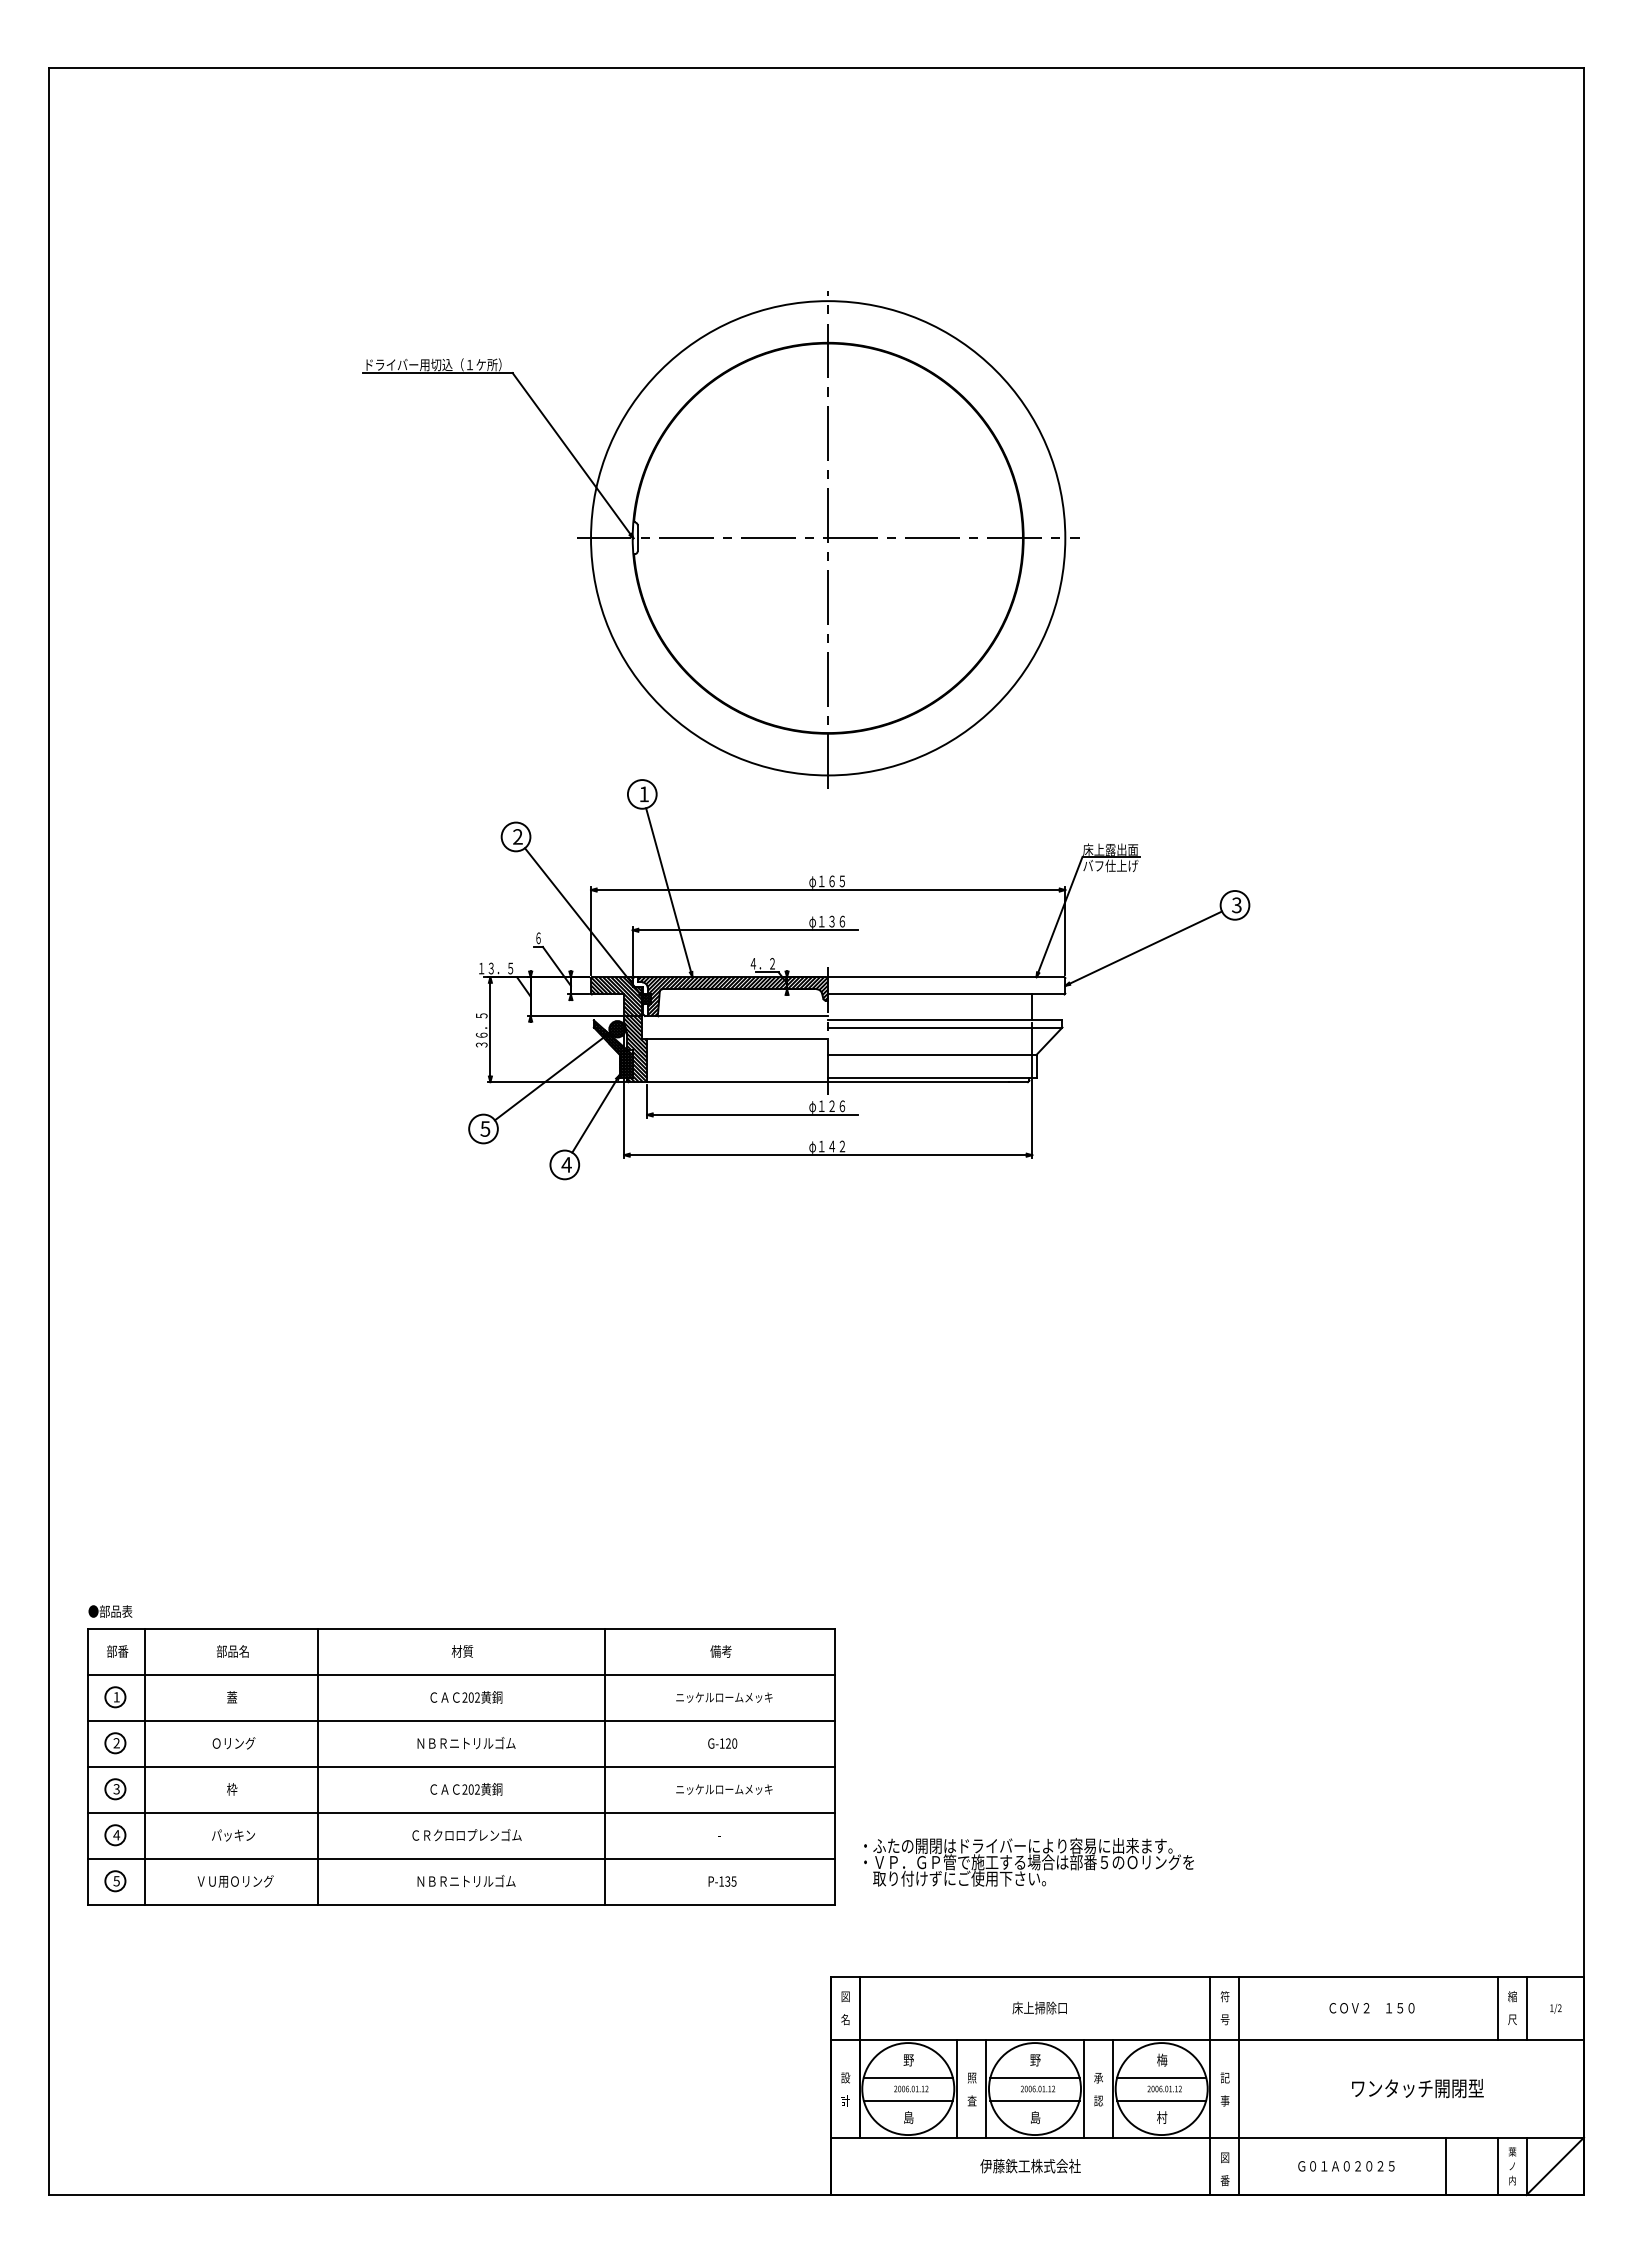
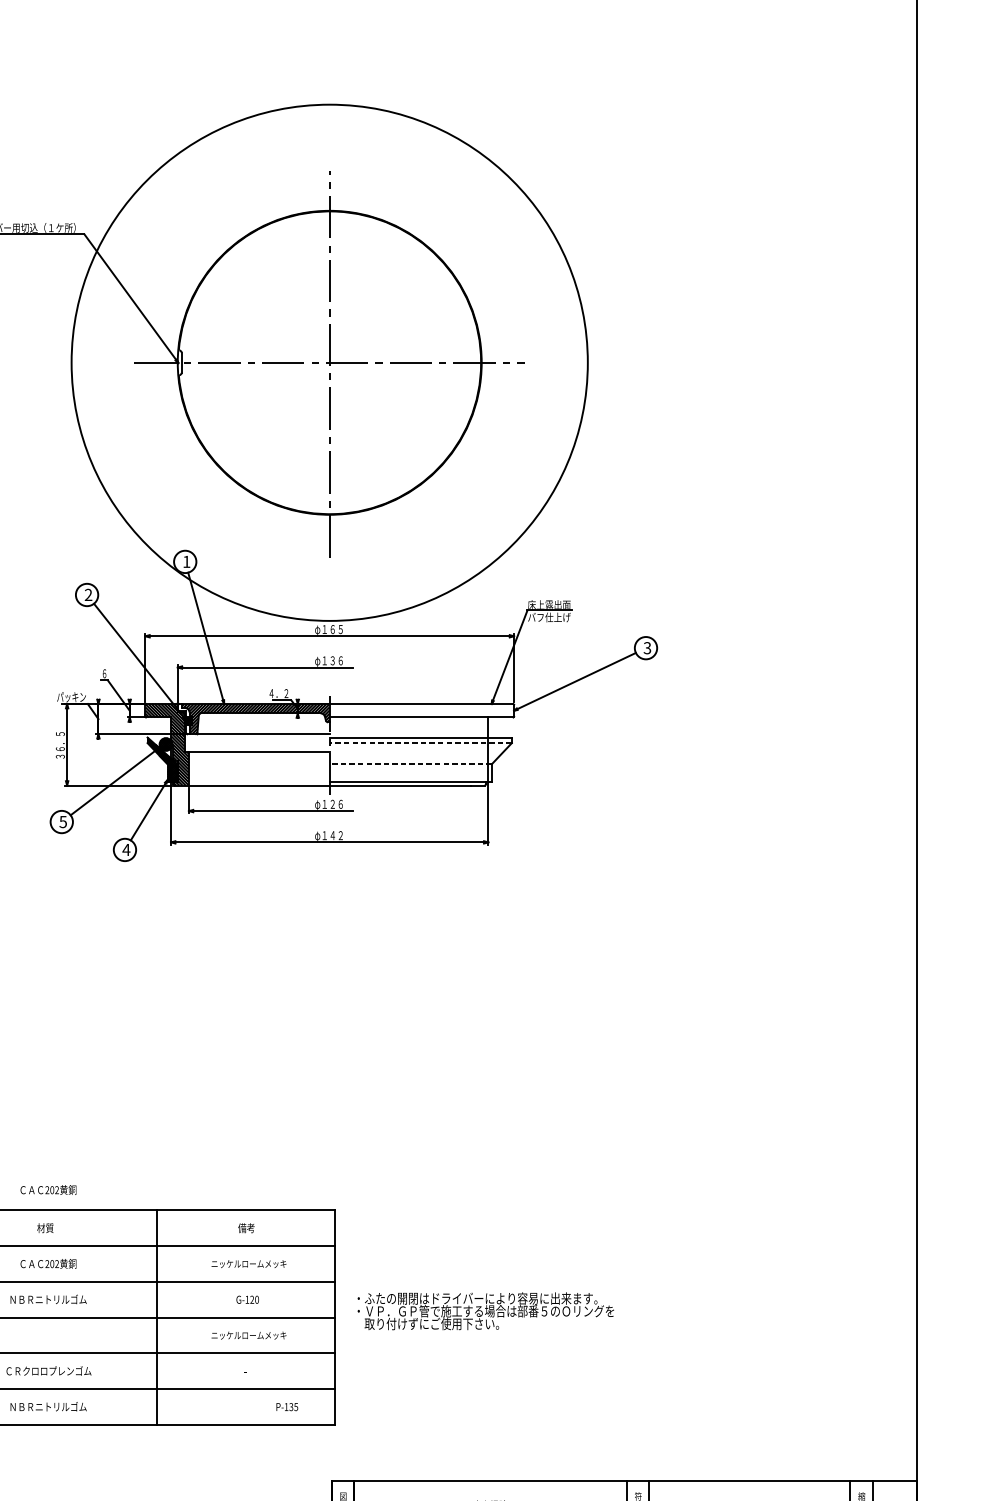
circle: (828, 538) -> (329, 362), size x1.4
text: (495, 968) -> (71, 697), １３．５ -> パッキン
line: (944, 1027) -> (420, 743), solid -> dashed
line: (931, 1054) -> (410, 764), solid -> dashed
text: (466, 1789) -> (48, 1190), moved
text: (1028, 1862) -> (485, 1311), moved
text: (722, 1881) -> (287, 1407), moved

